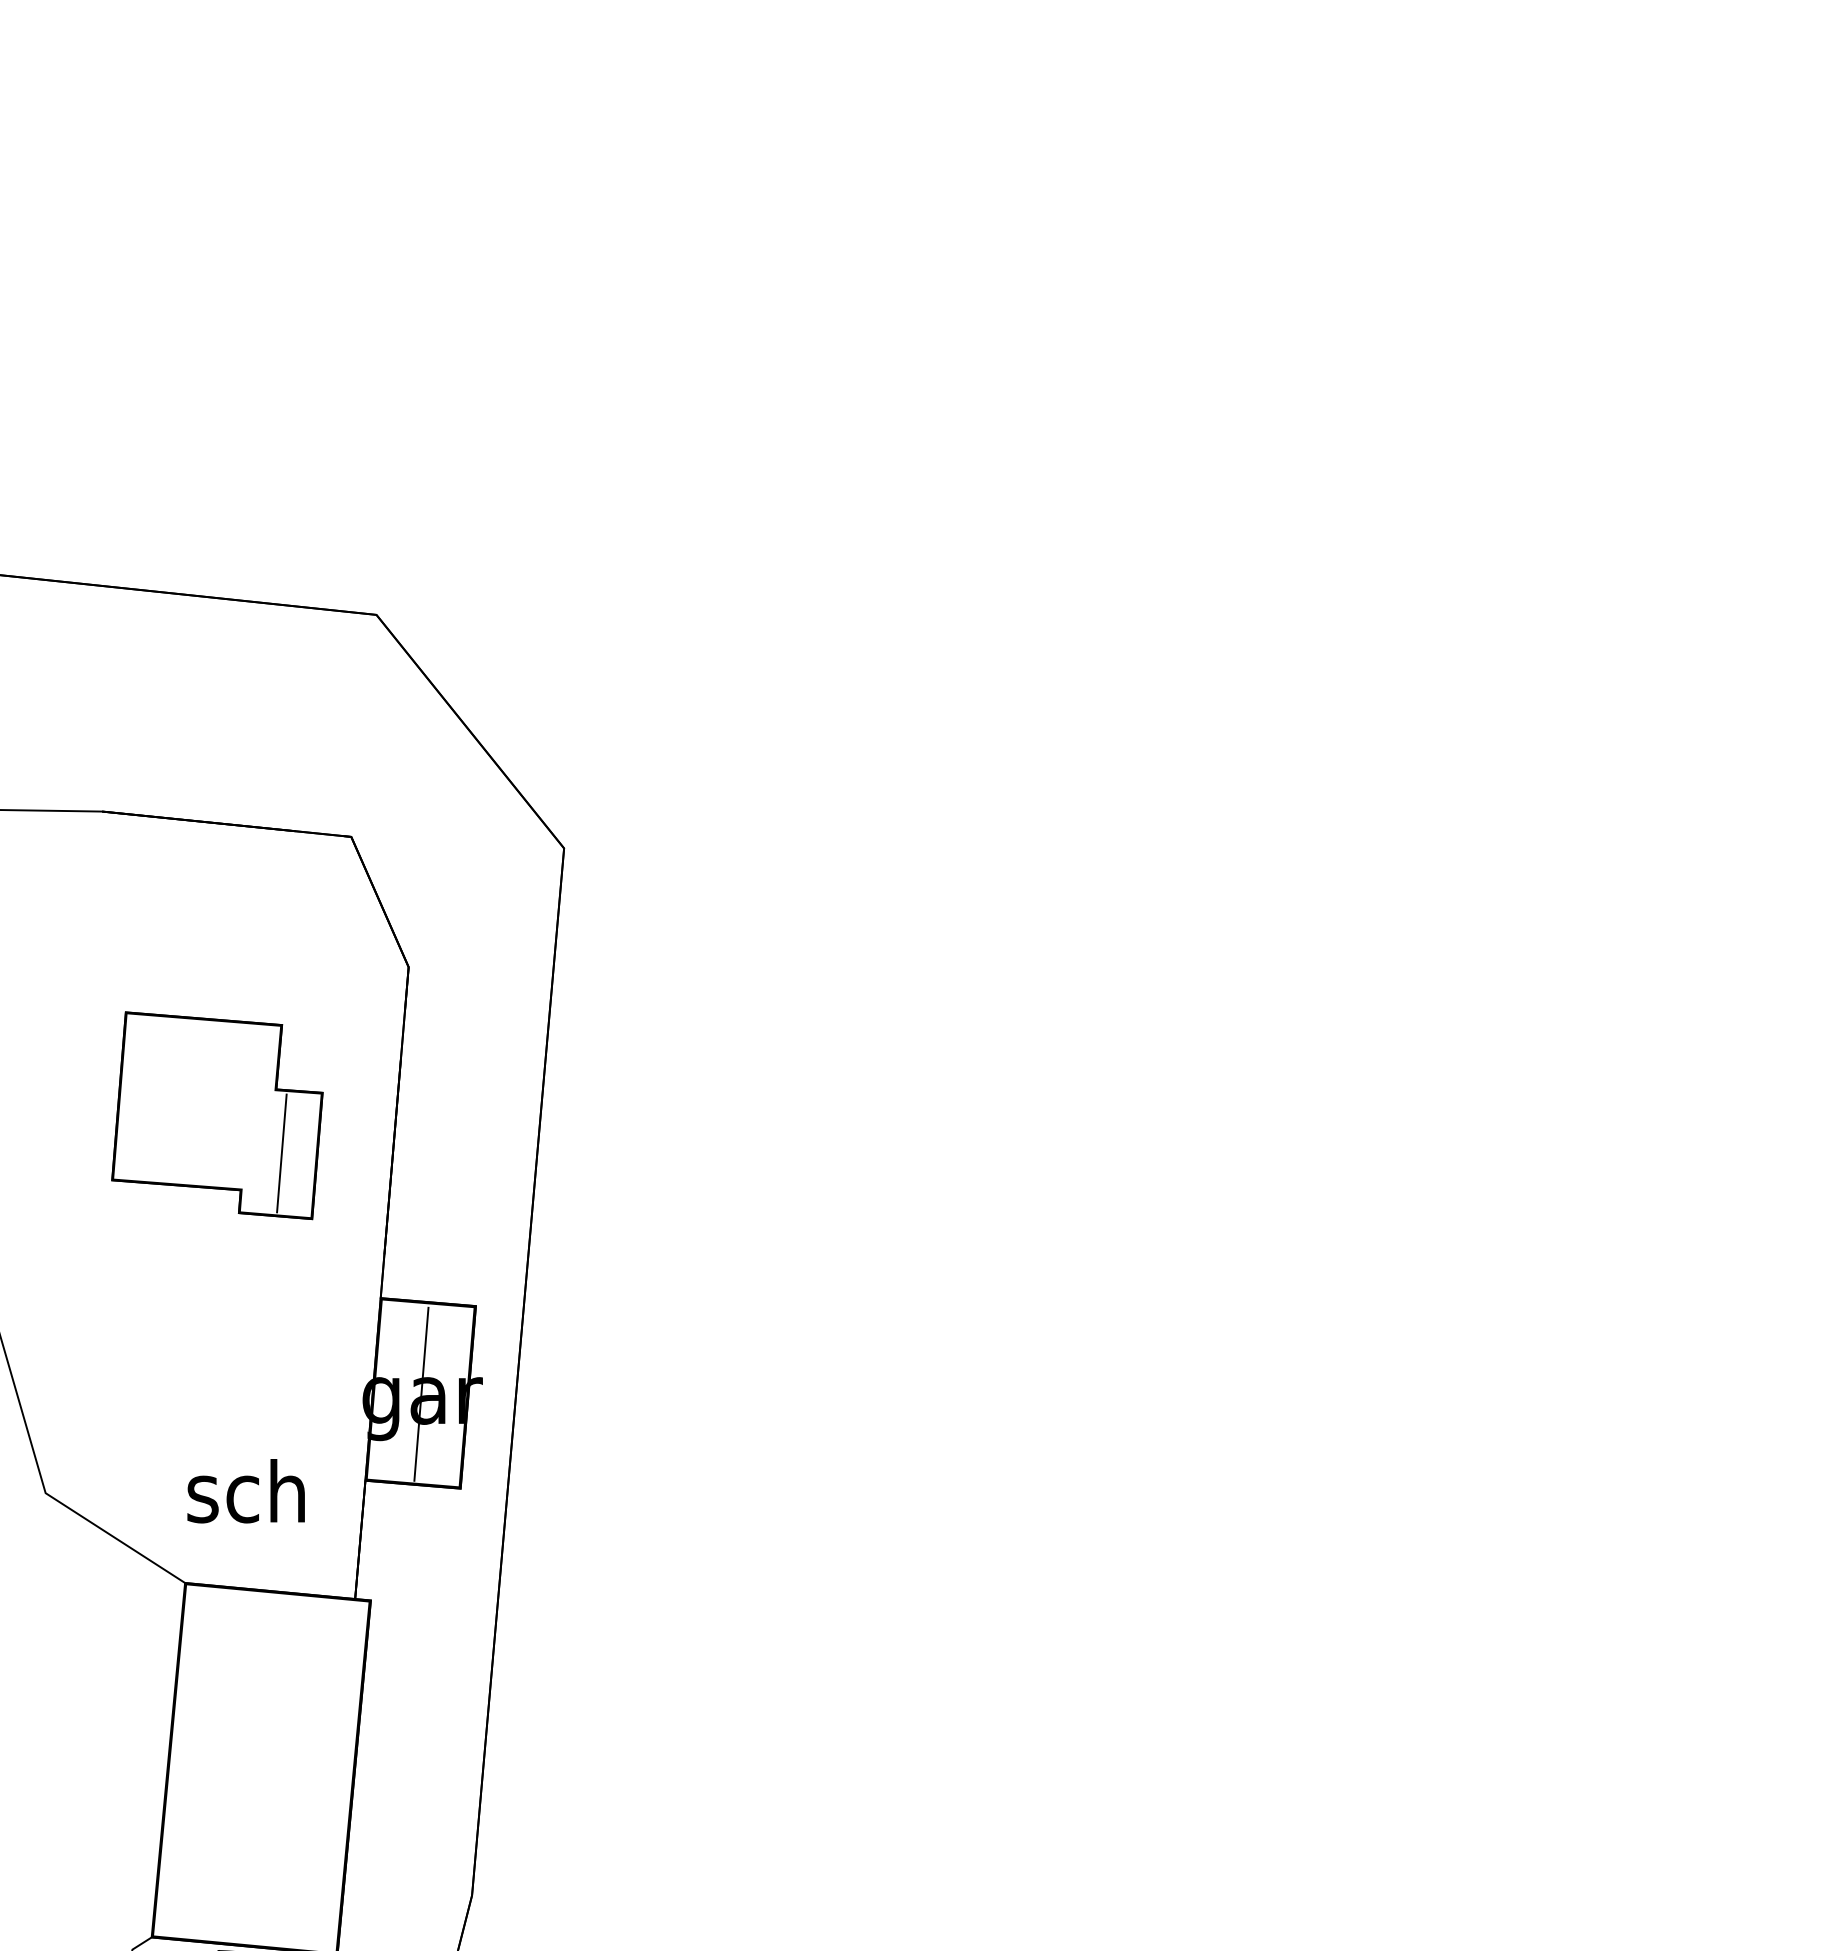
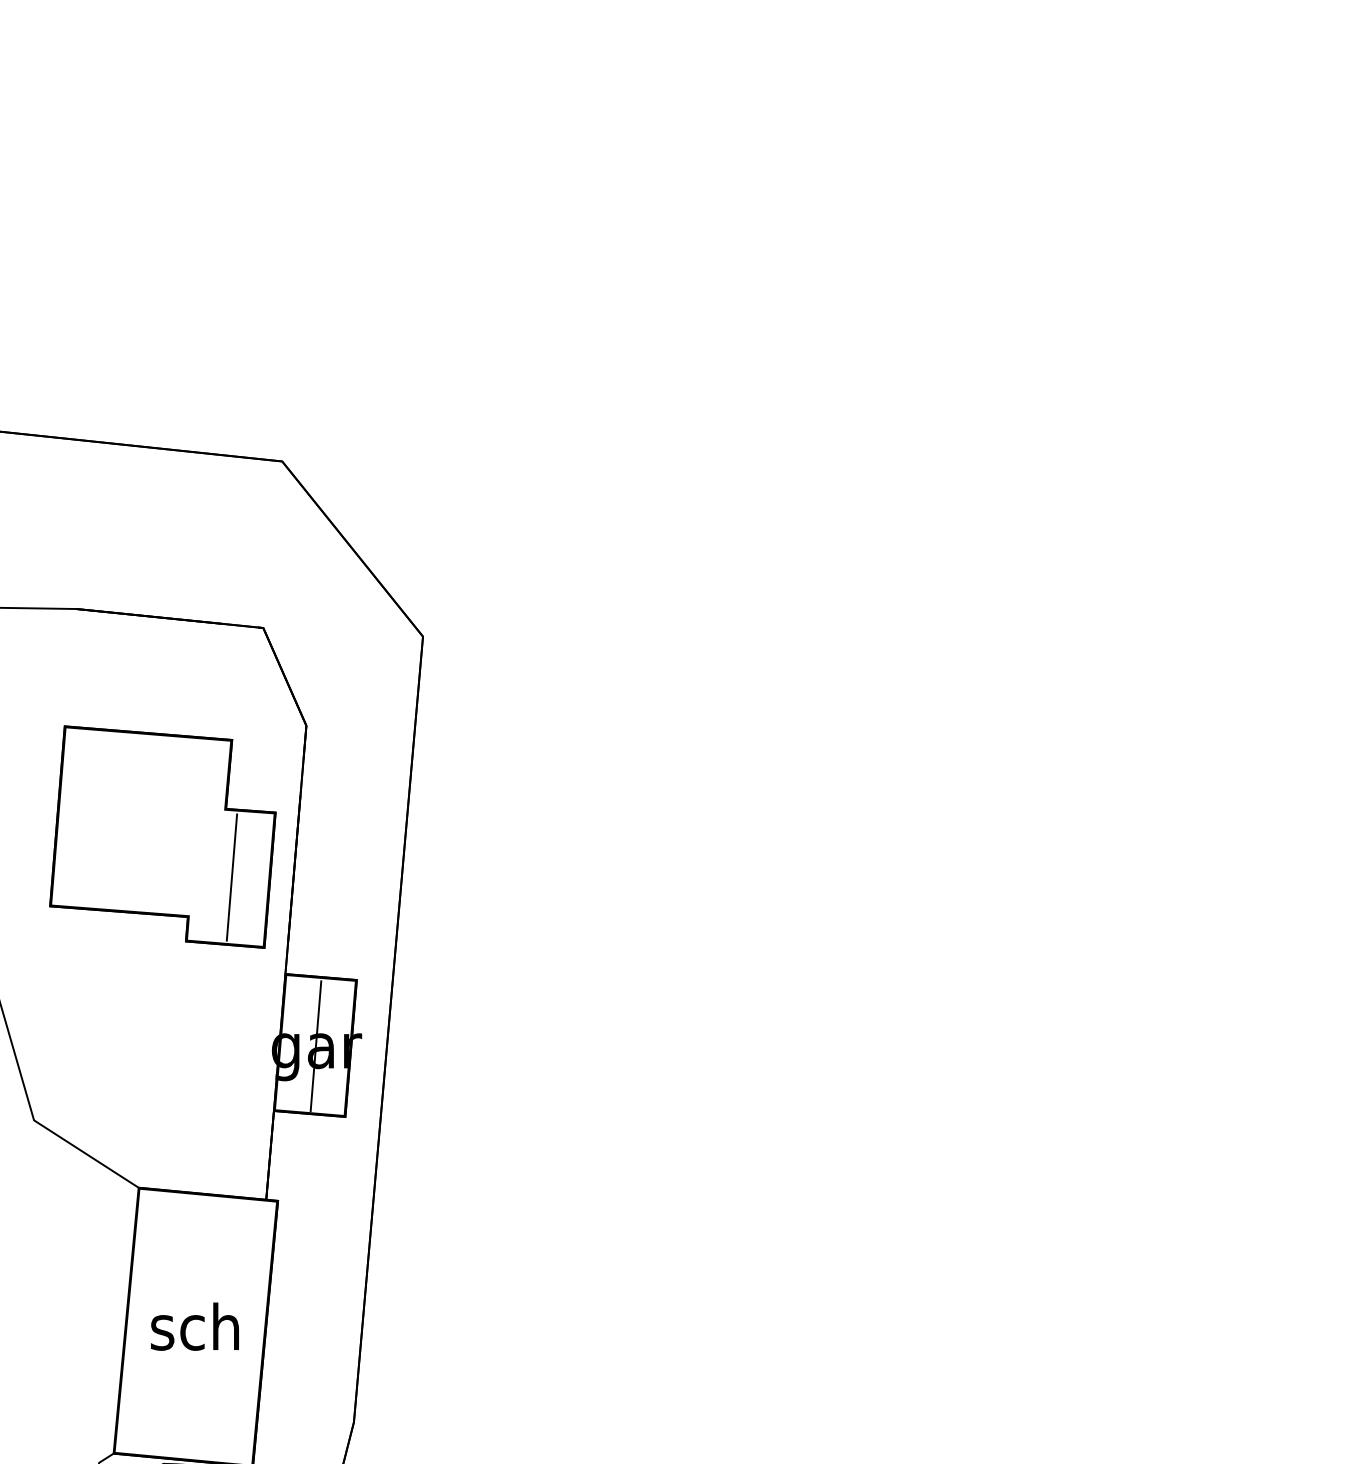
part: (217, 1115) -> (162, 837), size x1.43
text: (245, 1491) -> (194, 1326), moved

